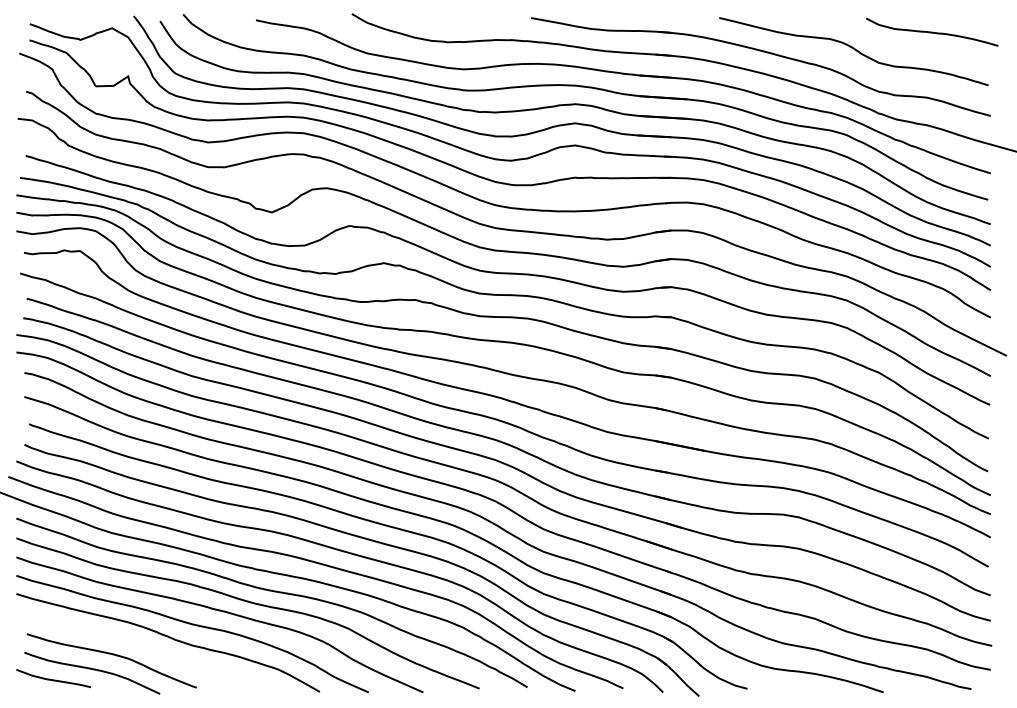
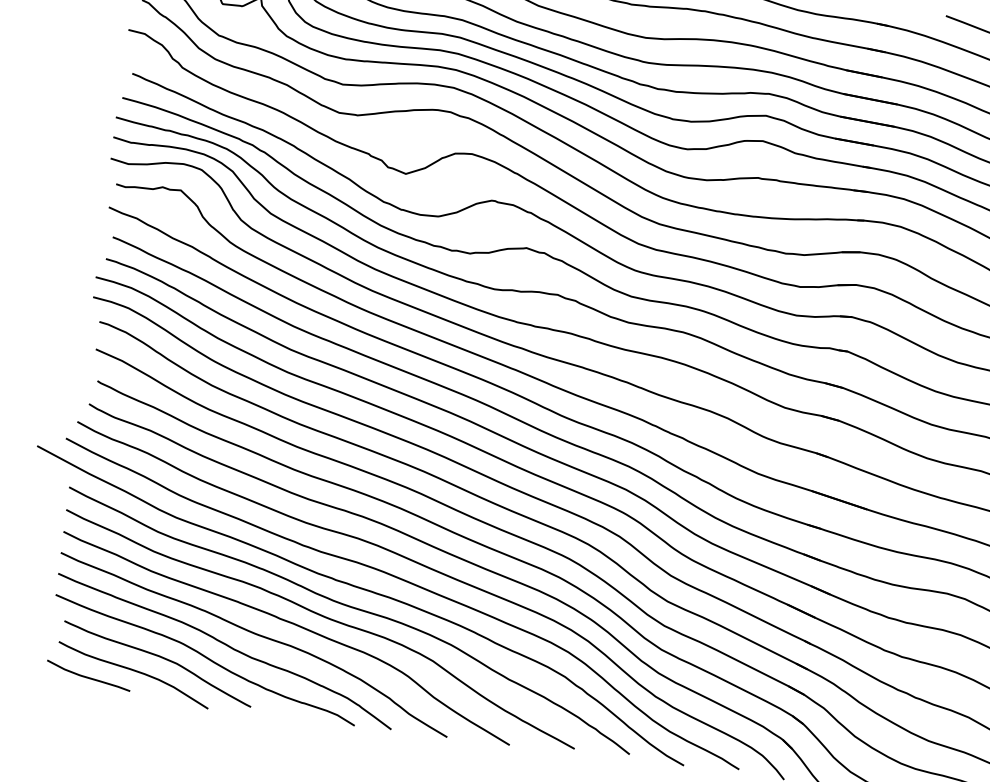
curve: (151, 650) -> (204, 657), added

